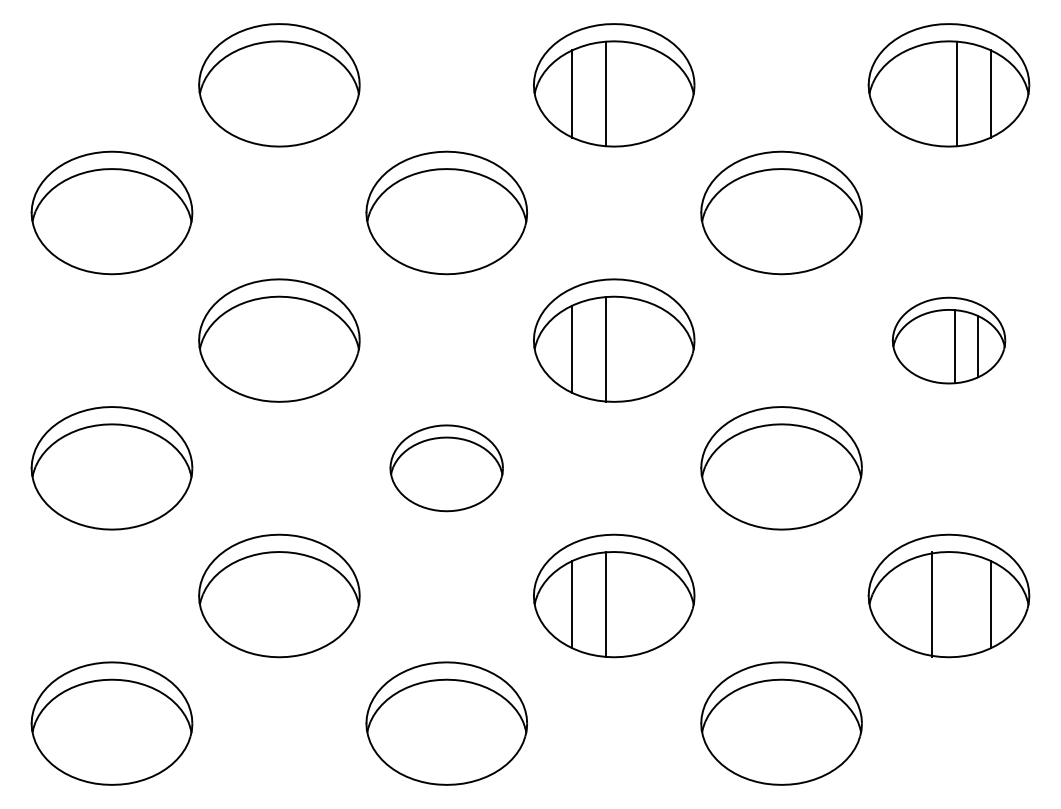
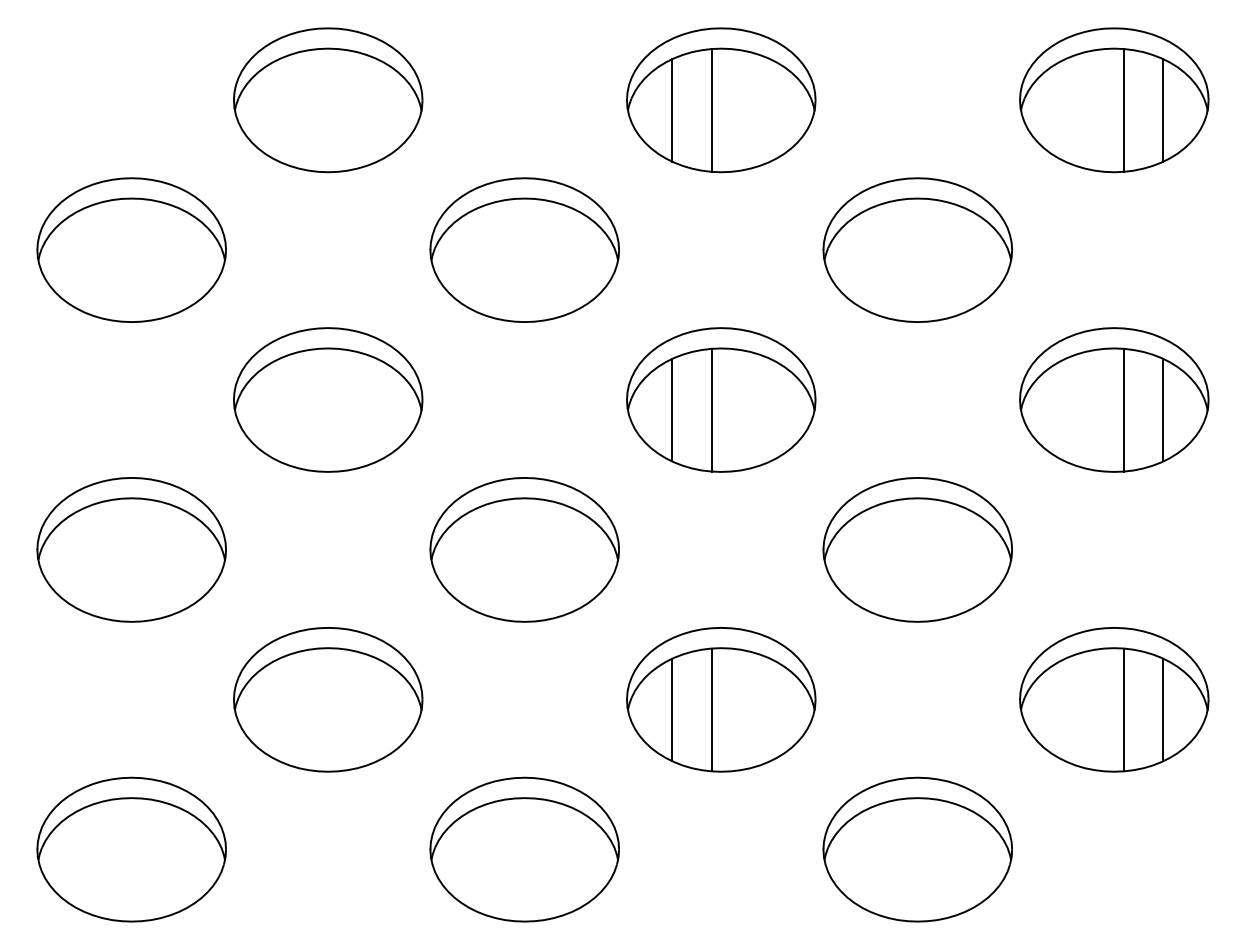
part: (949, 340) -> (1114, 399), size x1.43
part: (446, 467) -> (524, 549), size x1.43
line: (932, 604) -> (1124, 709), moved

